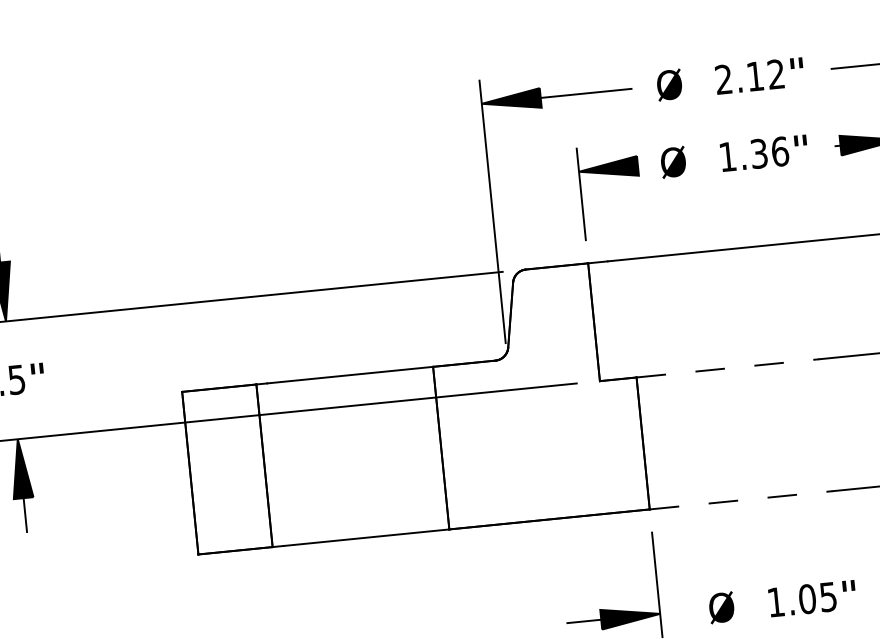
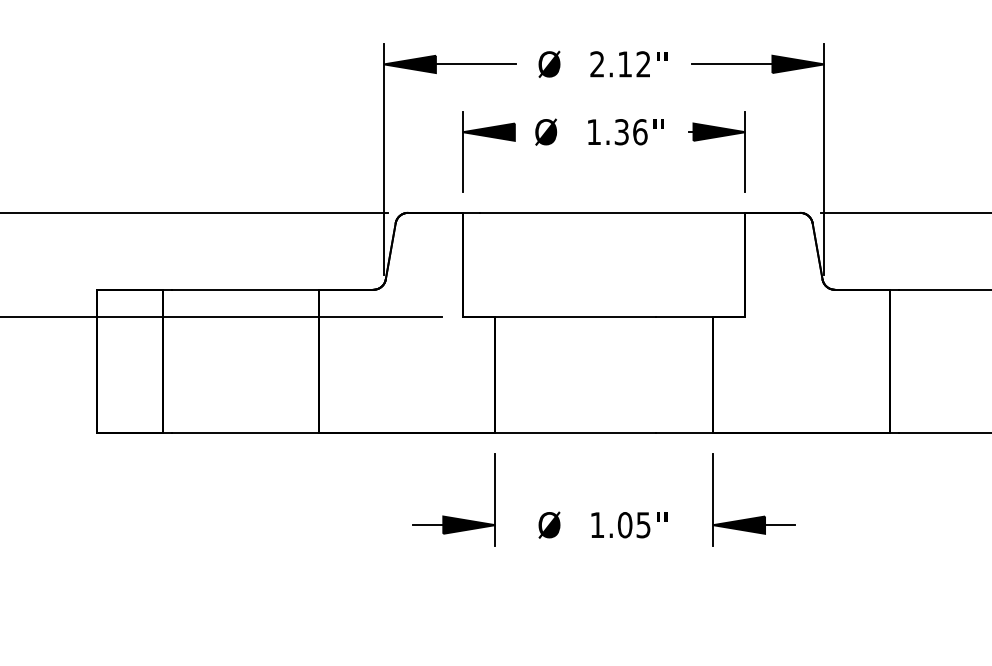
line: (727, 368) -> (575, 316), dashed -> solid
line: (740, 500) -> (575, 433), dashed -> solid

